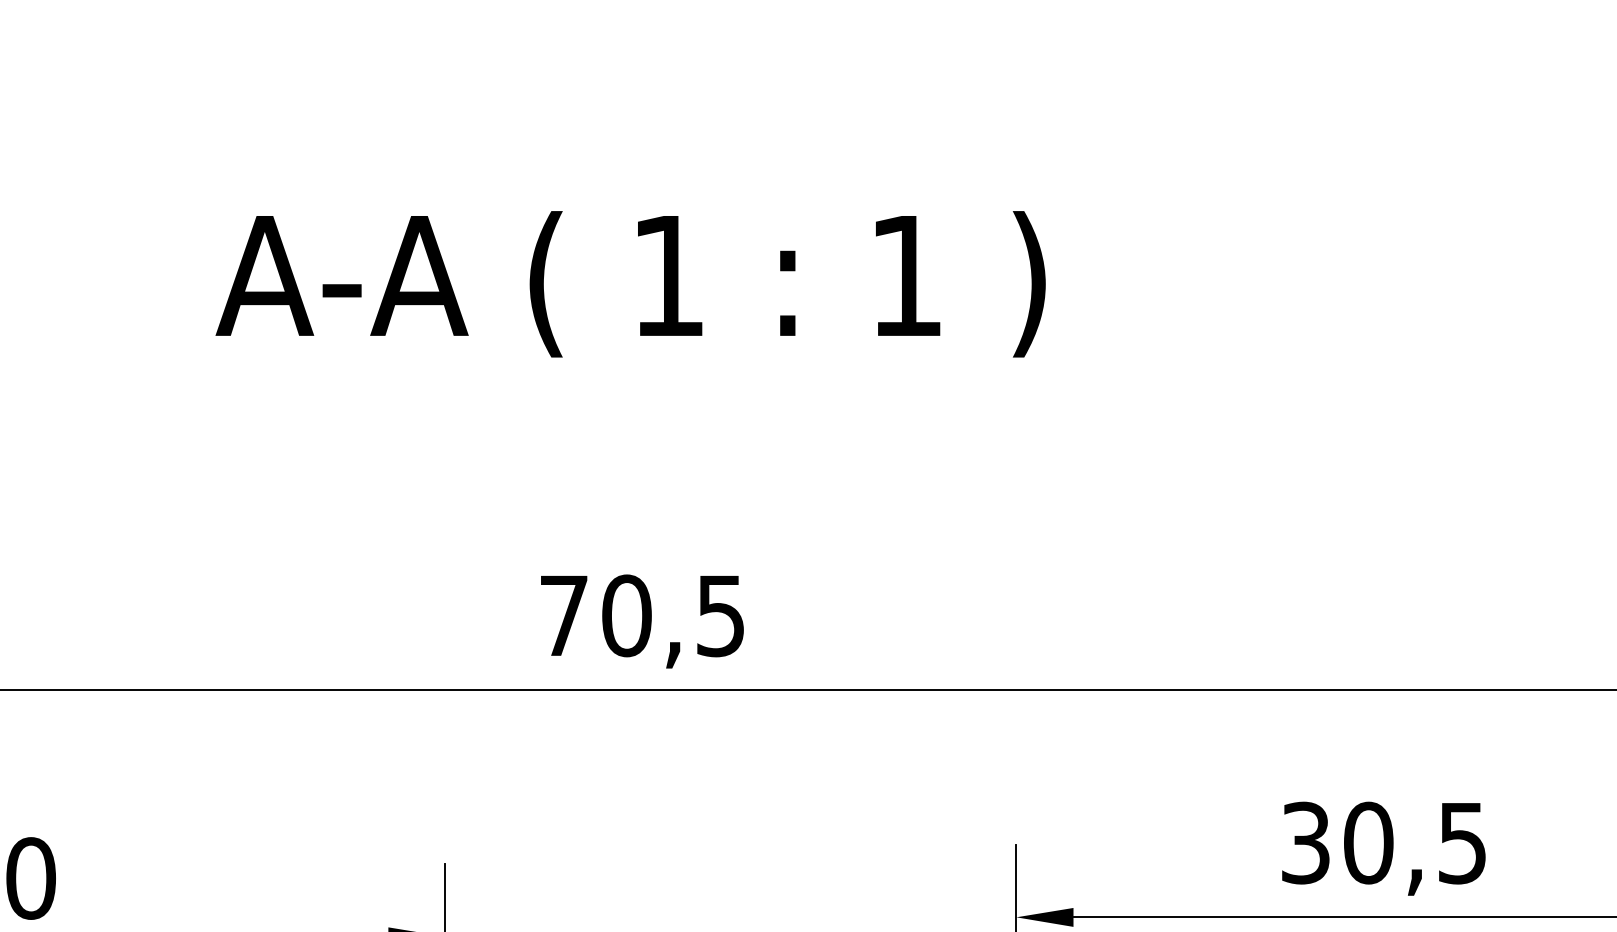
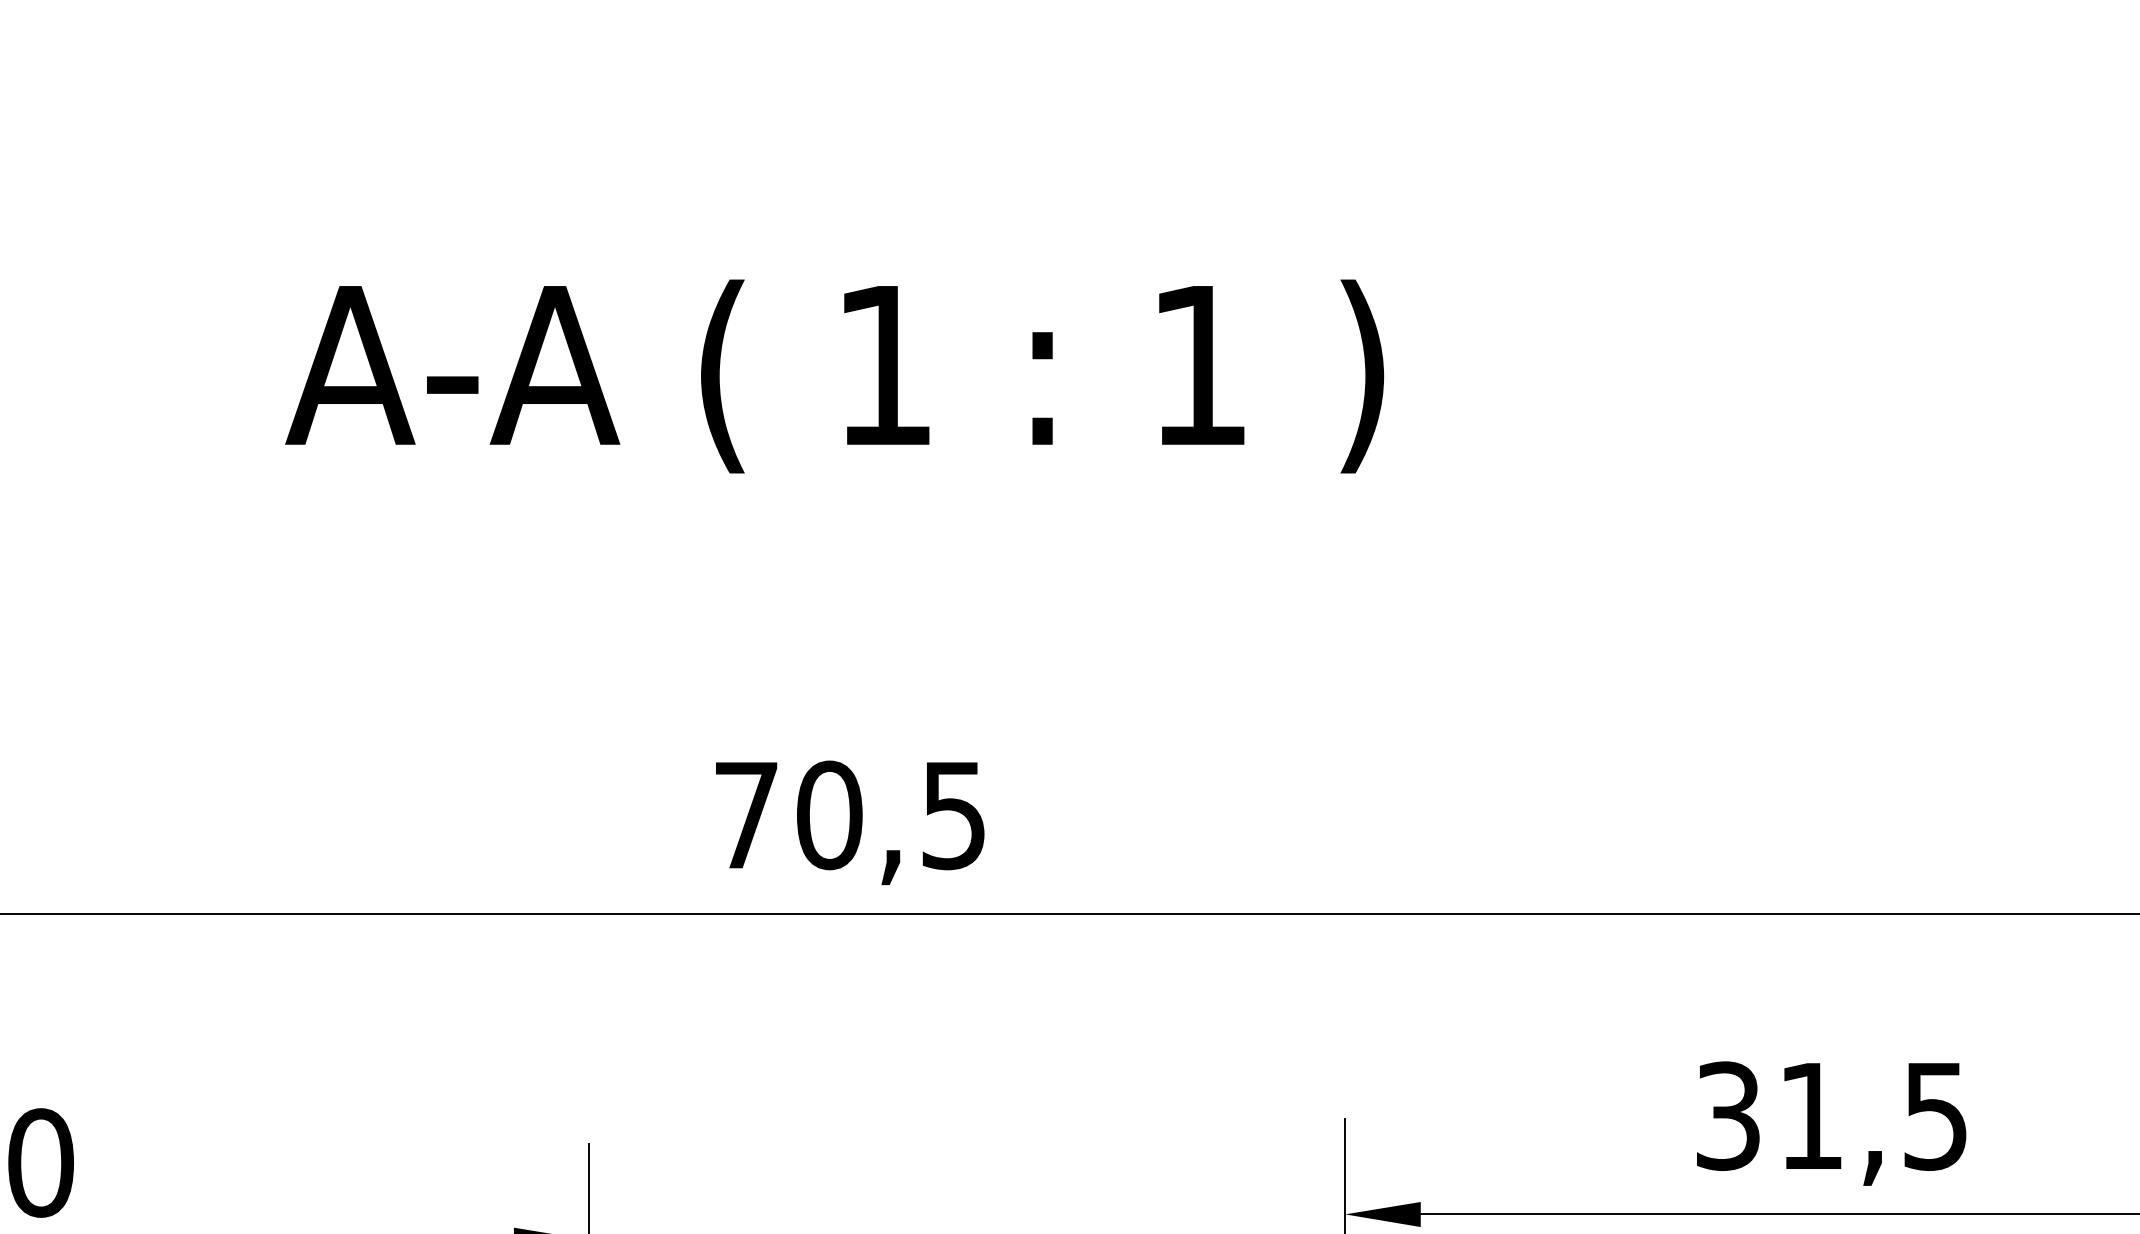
text: (1368, 842) -> (1811, 1115), 30,5 -> 31,5

